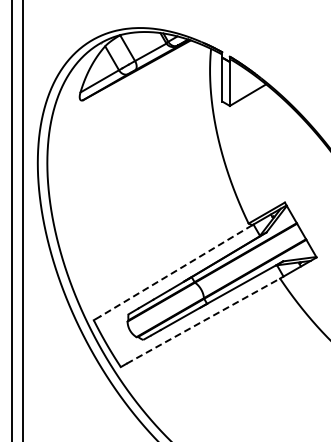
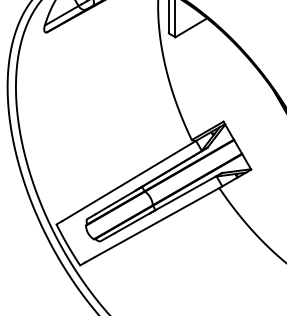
line: (176, 270) -> (128, 181), dashed -> solid
line: (203, 321) -> (152, 225), dashed -> solid

